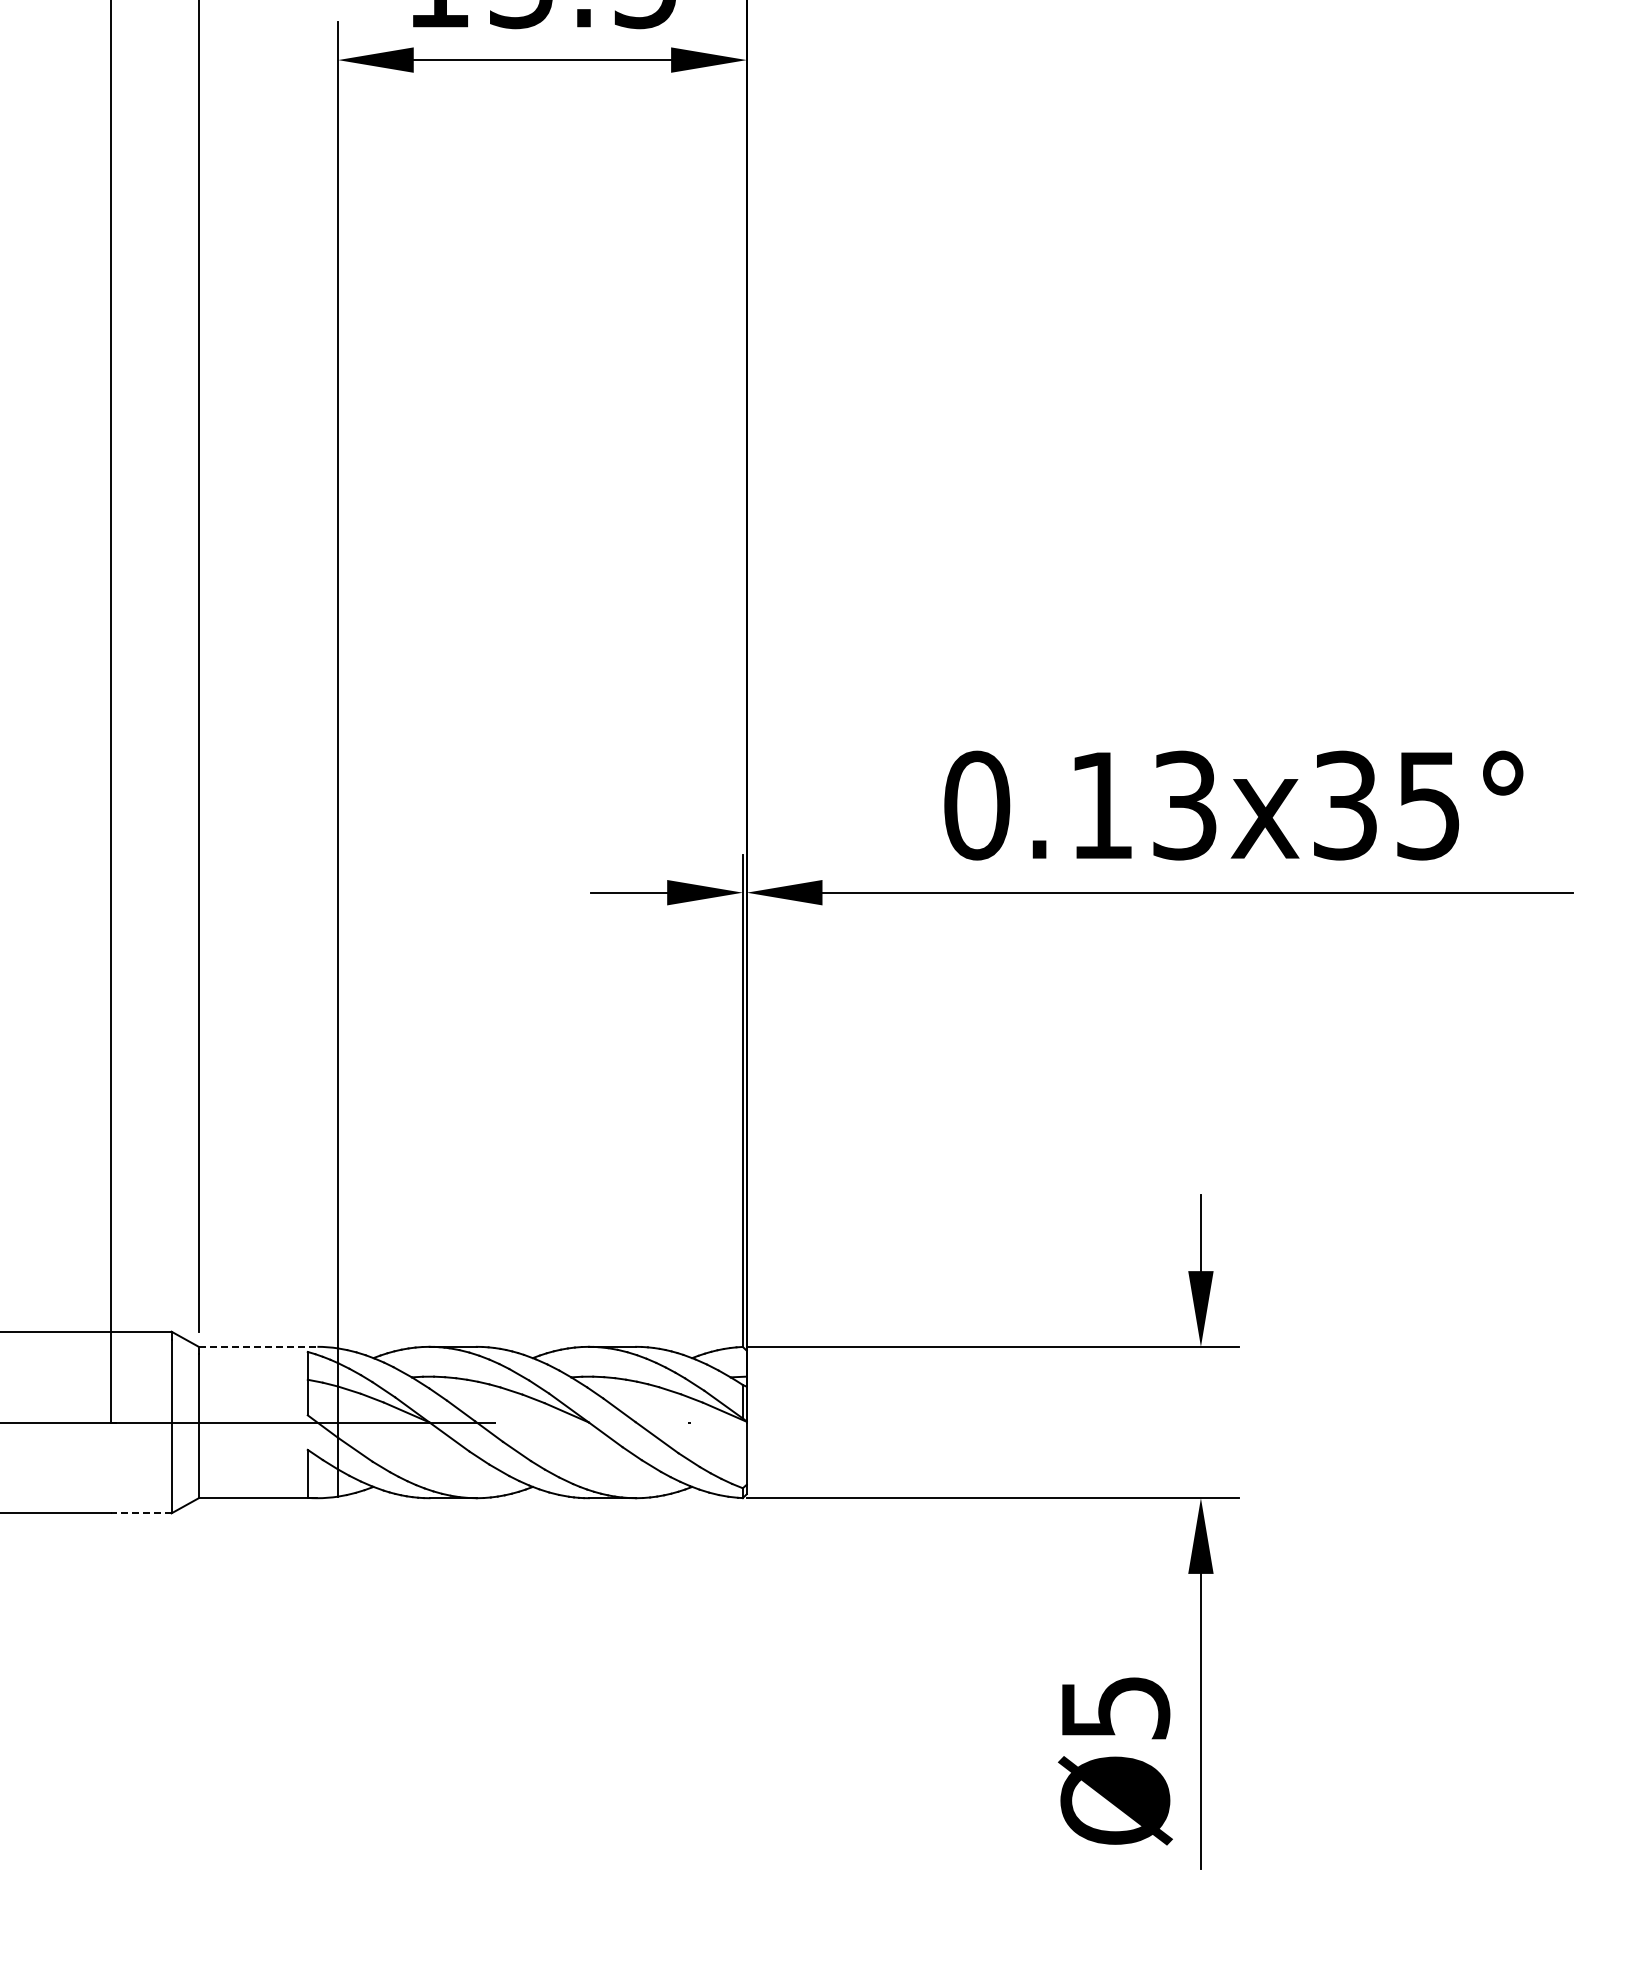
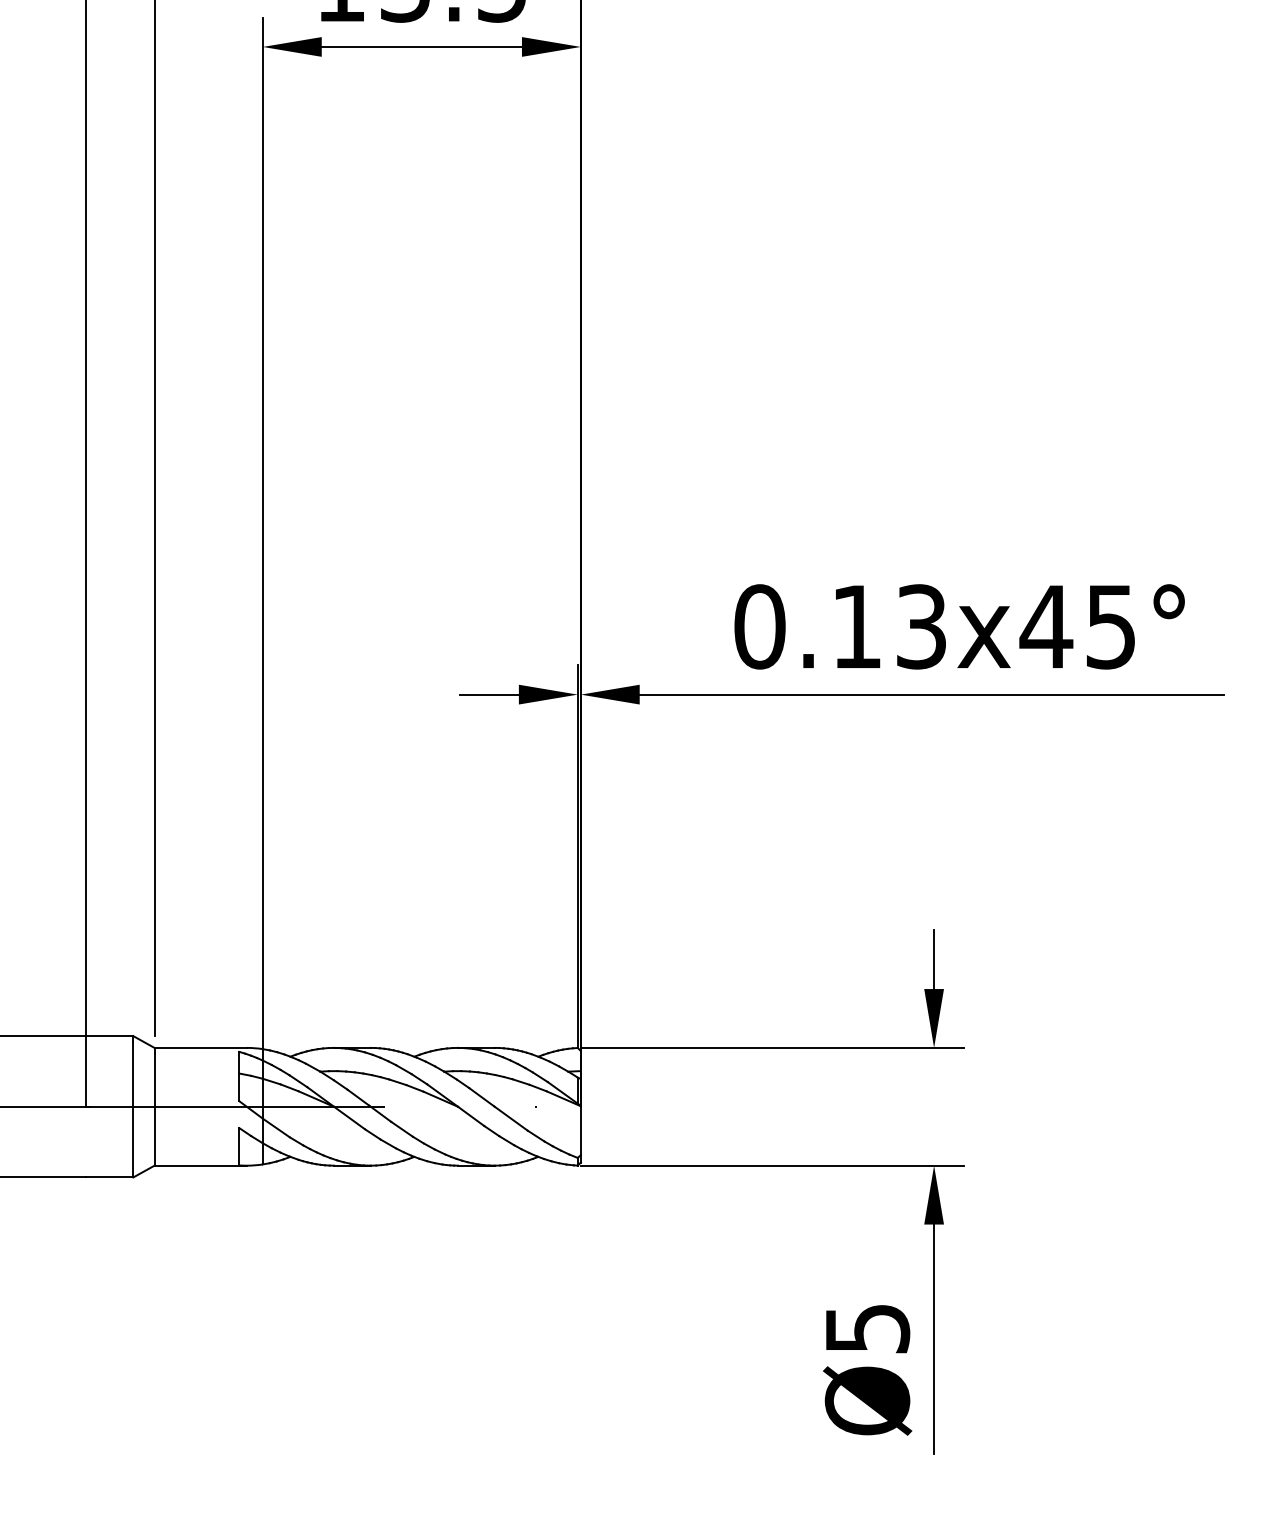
text: (1344, 805) -> (1045, 626), 0.13x35° -> 0.13x45°
line: (258, 1346) -> (200, 1047), dashed -> solid
line: (140, 1513) -> (109, 1177), dashed -> solid

